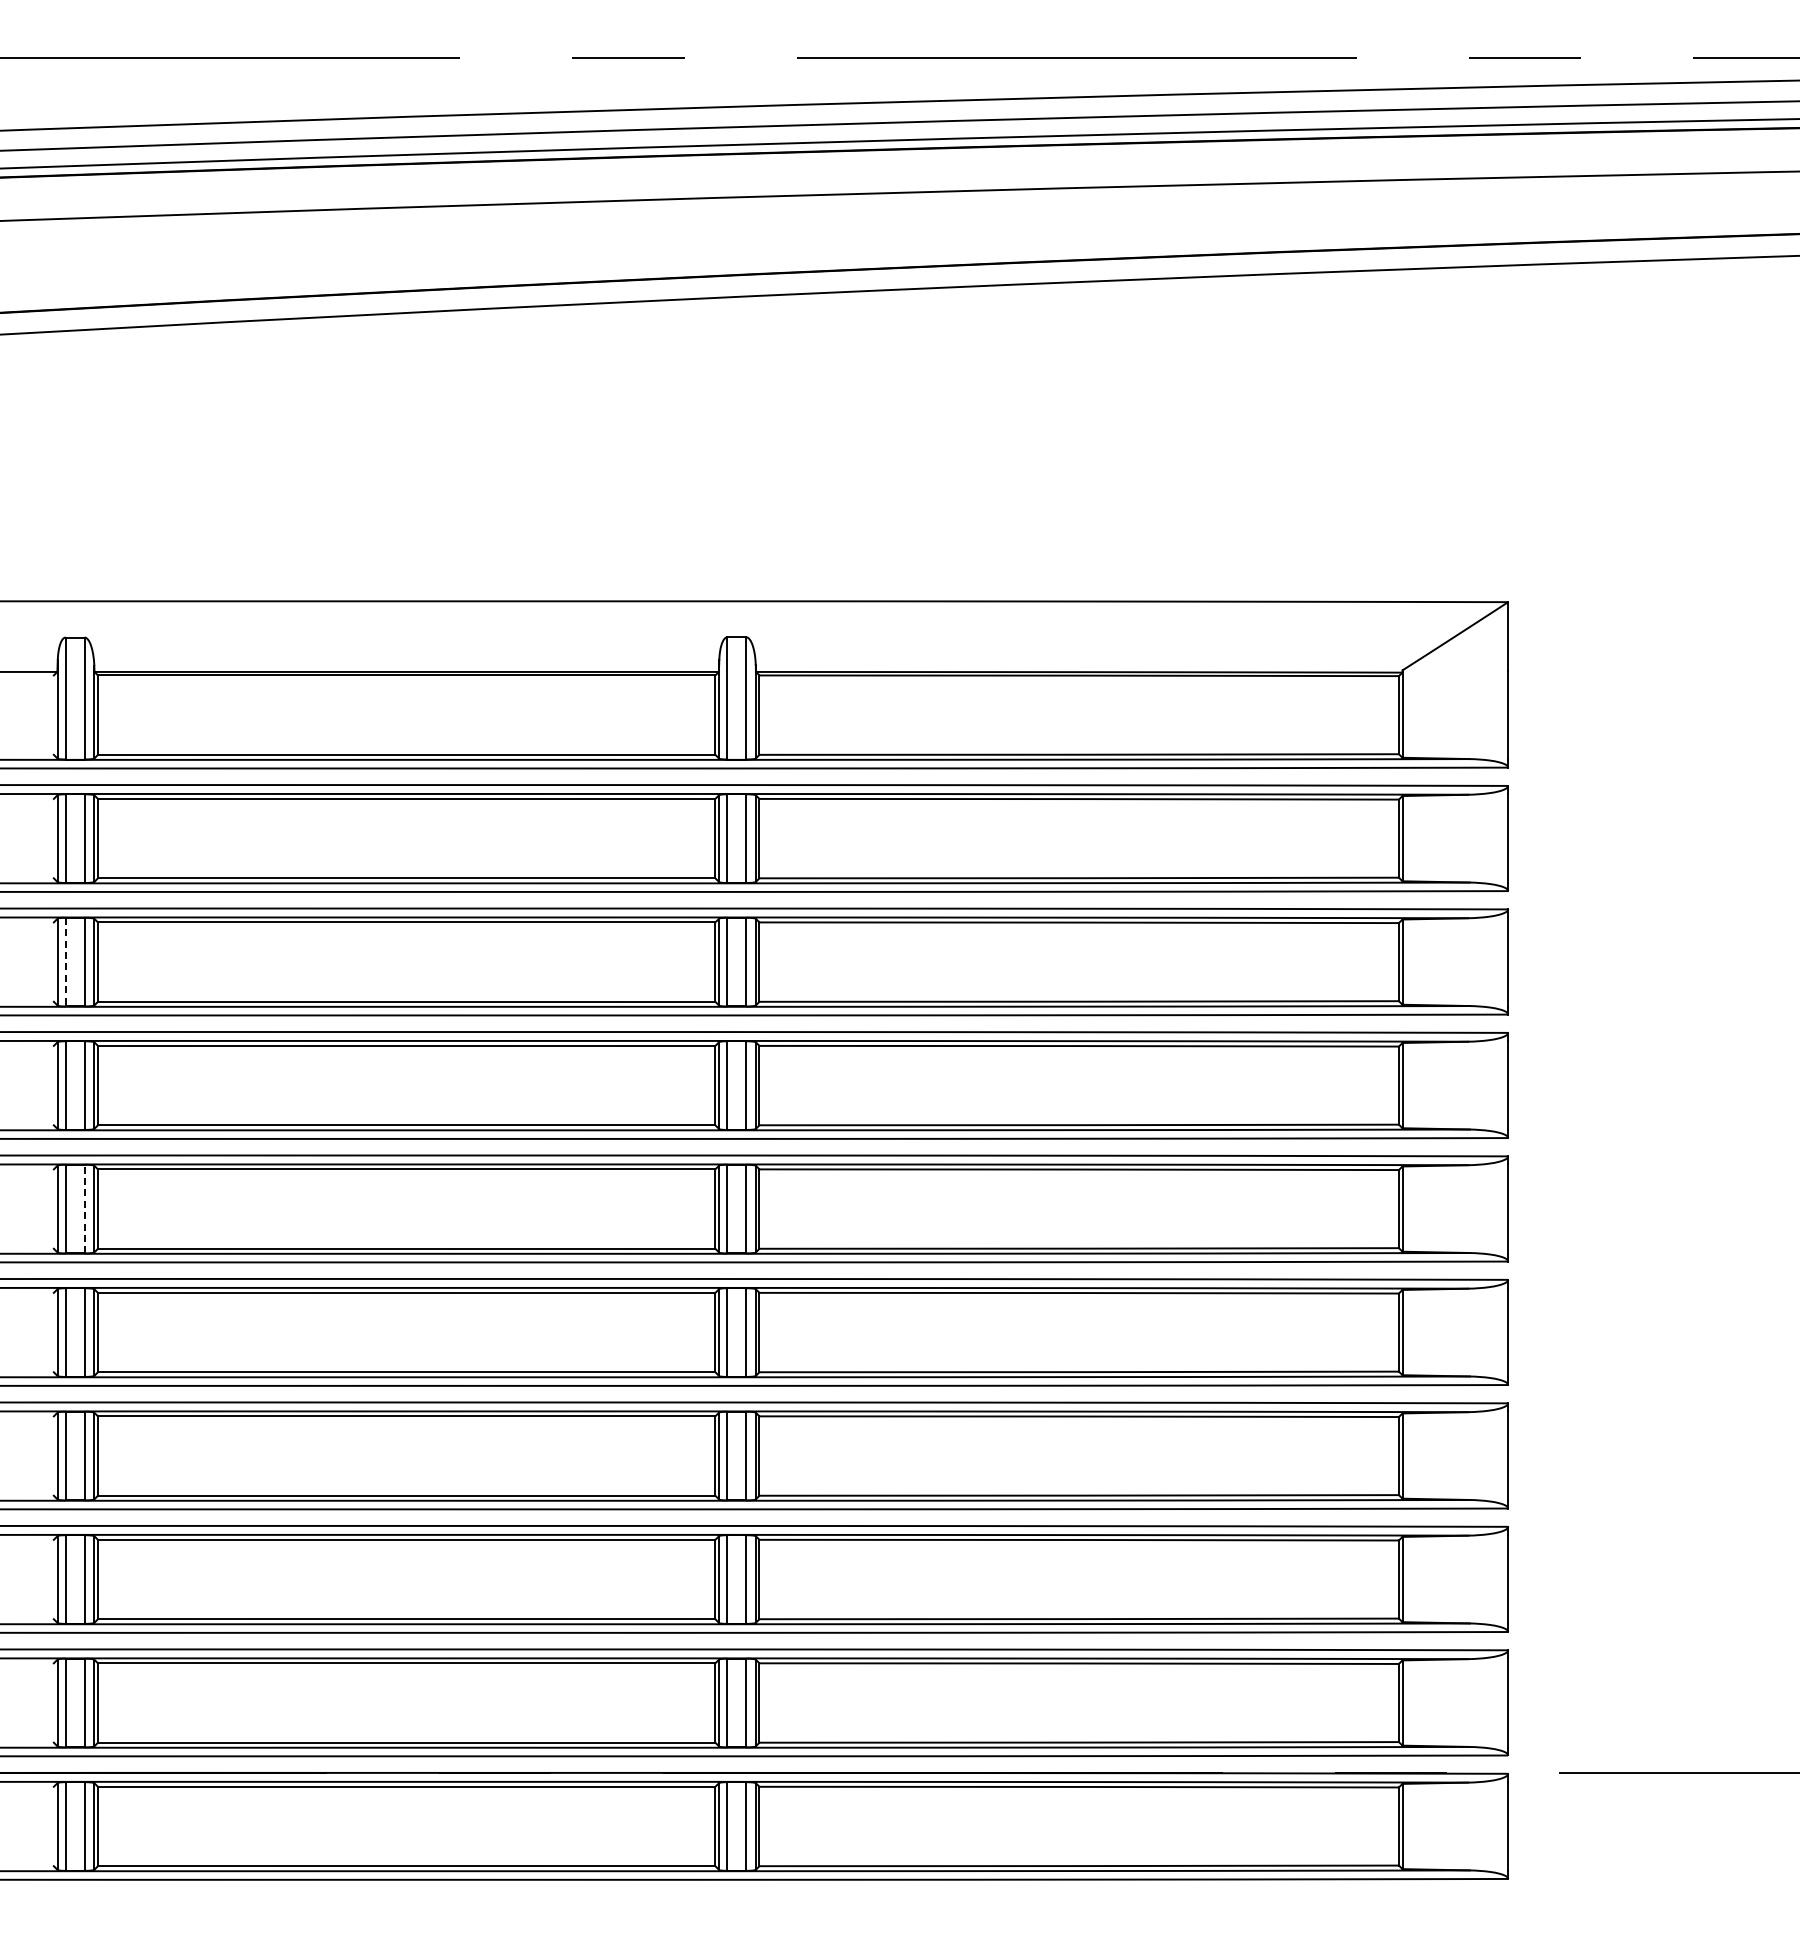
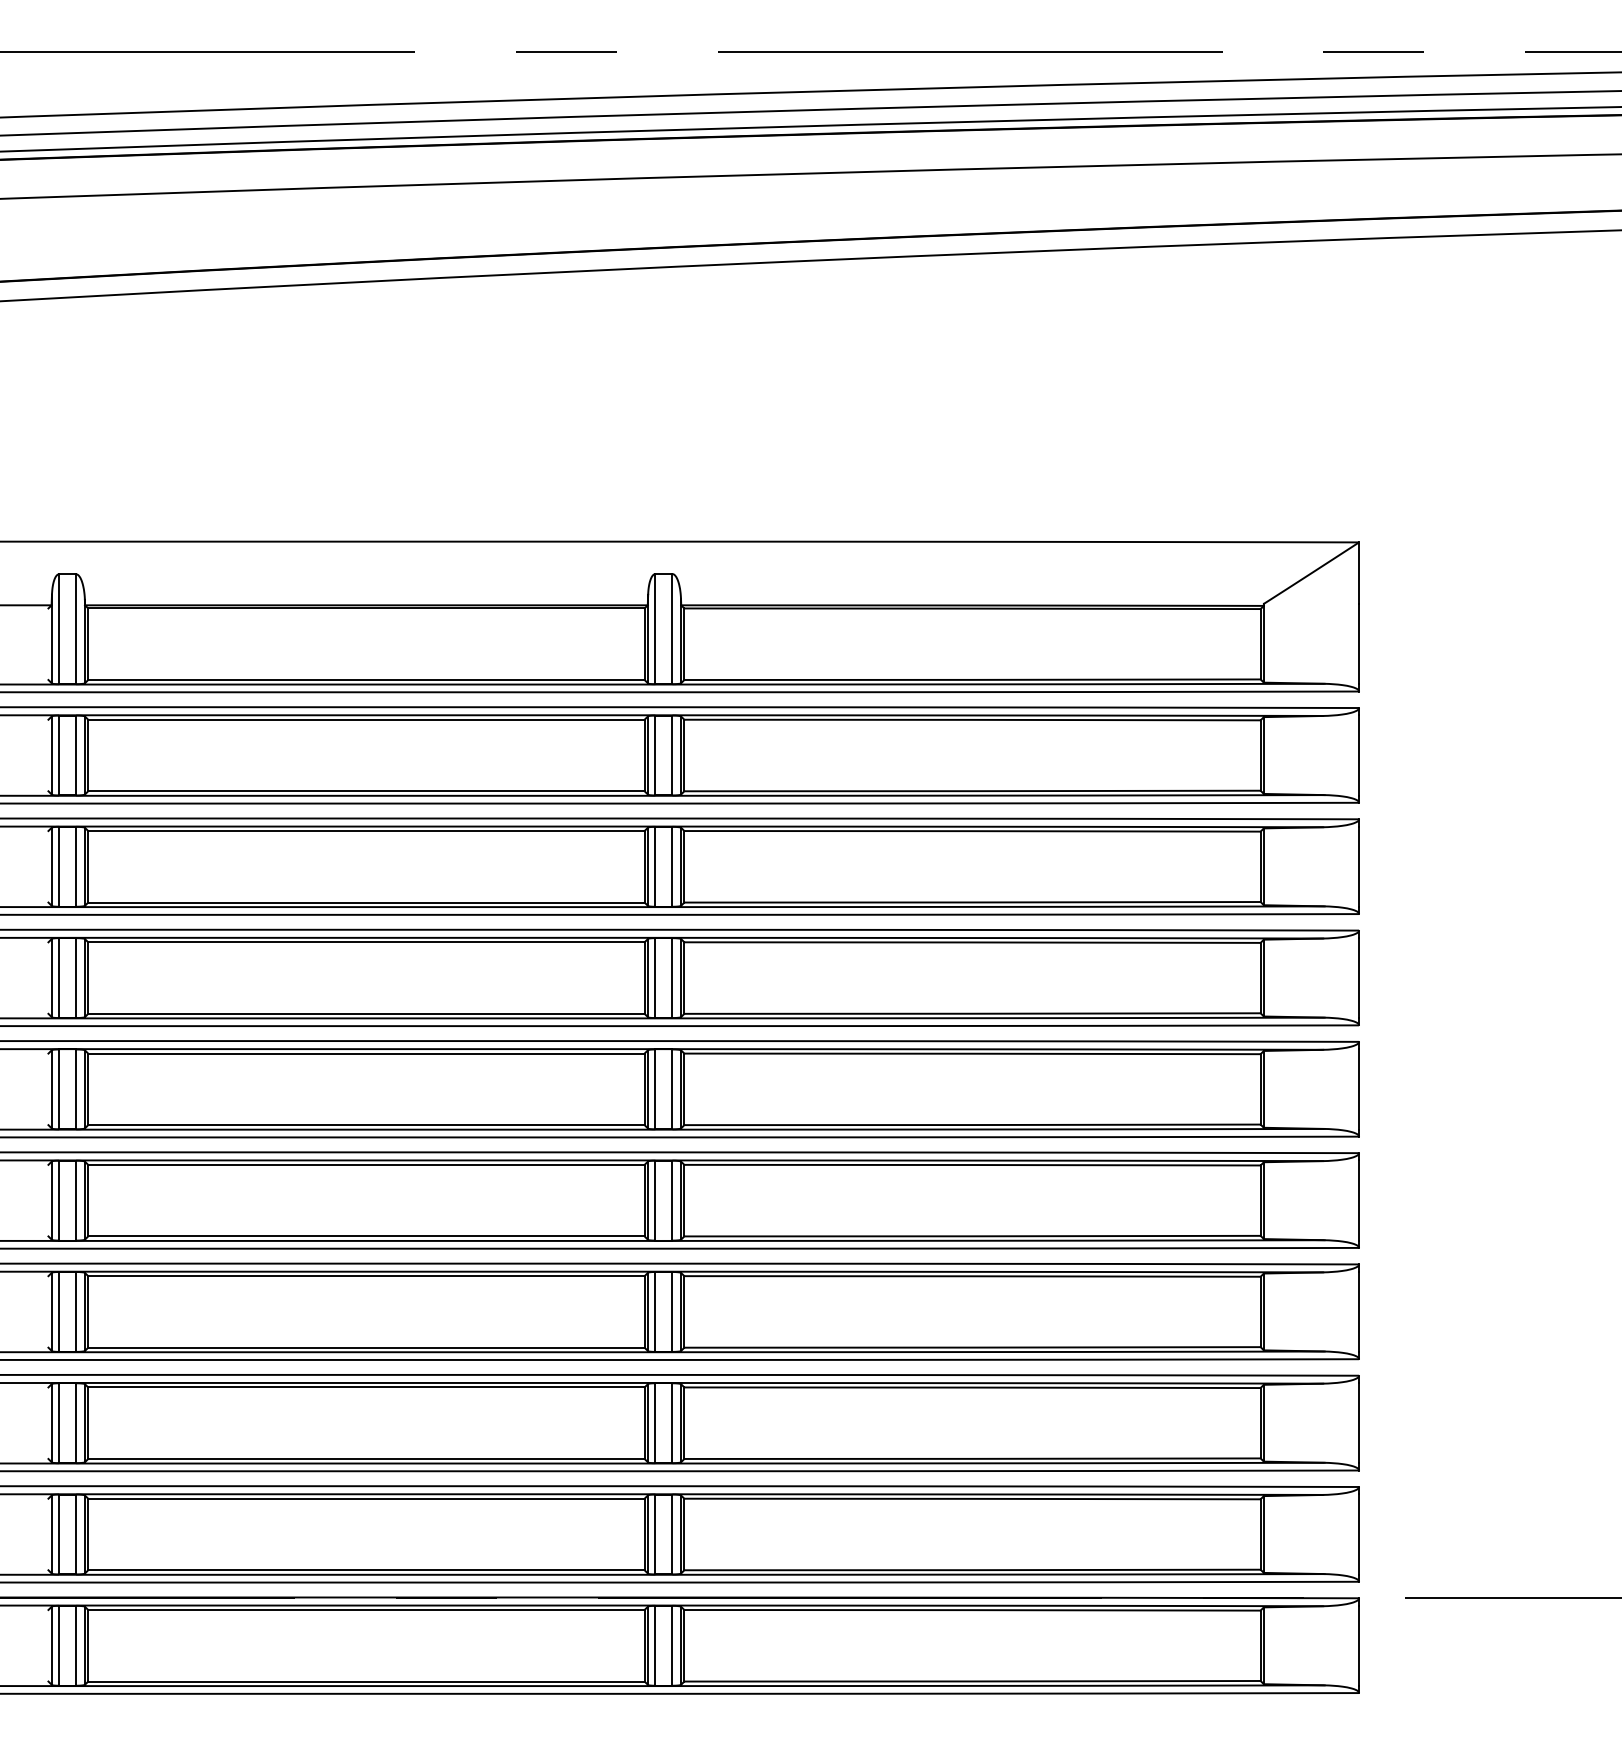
line: (65, 962) -> (58, 867), dashed -> solid
line: (84, 1208) -> (76, 1088), dashed -> solid

